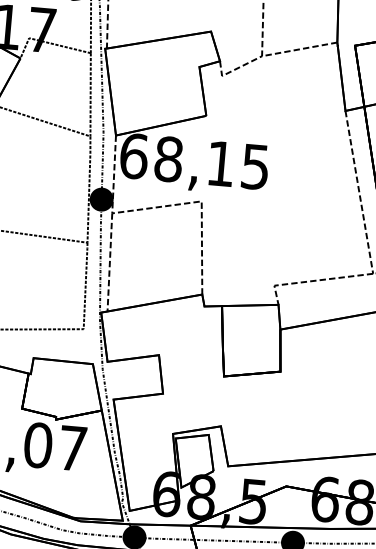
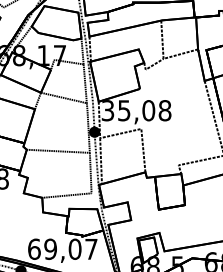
text: (194, 161) -> (136, 110), 68,15 -> 35,08

